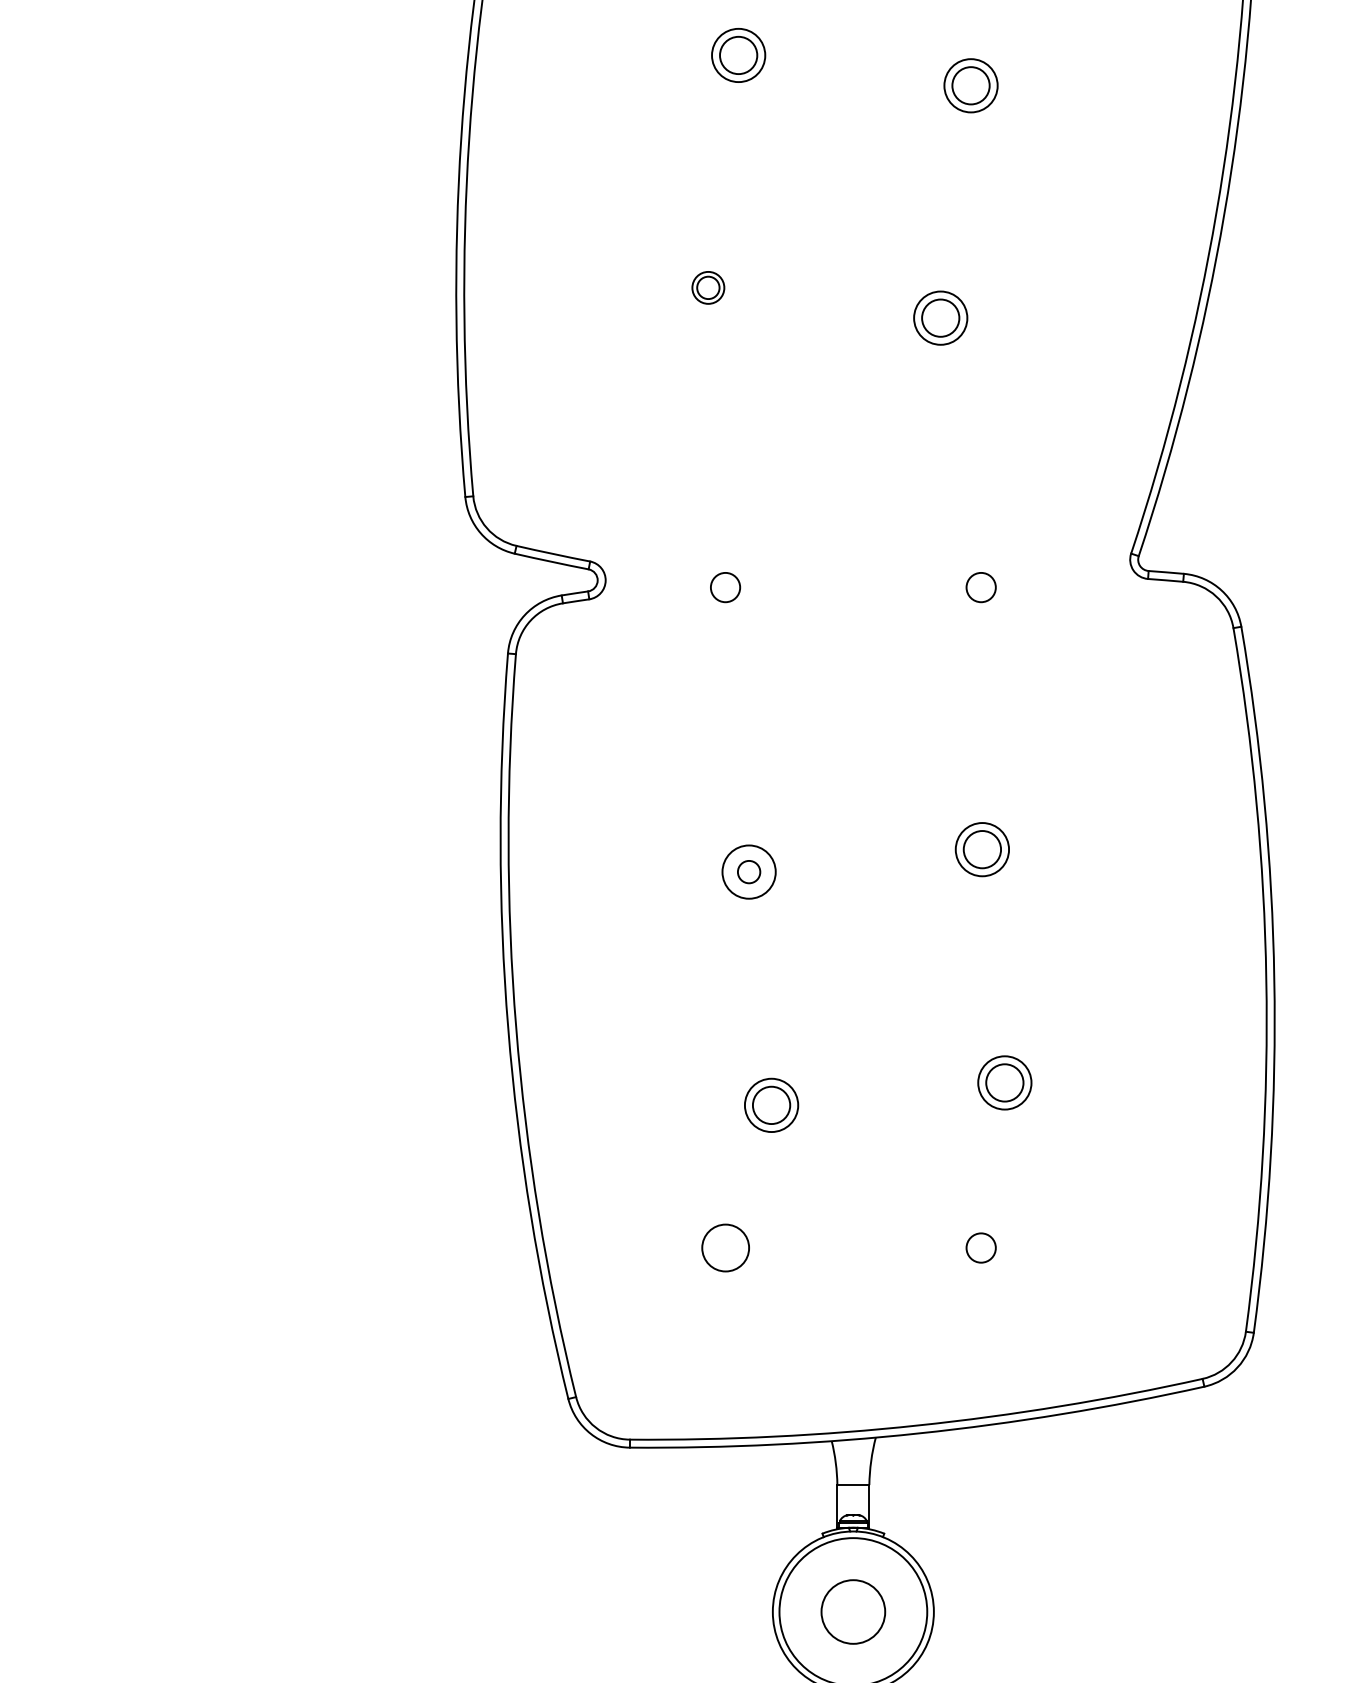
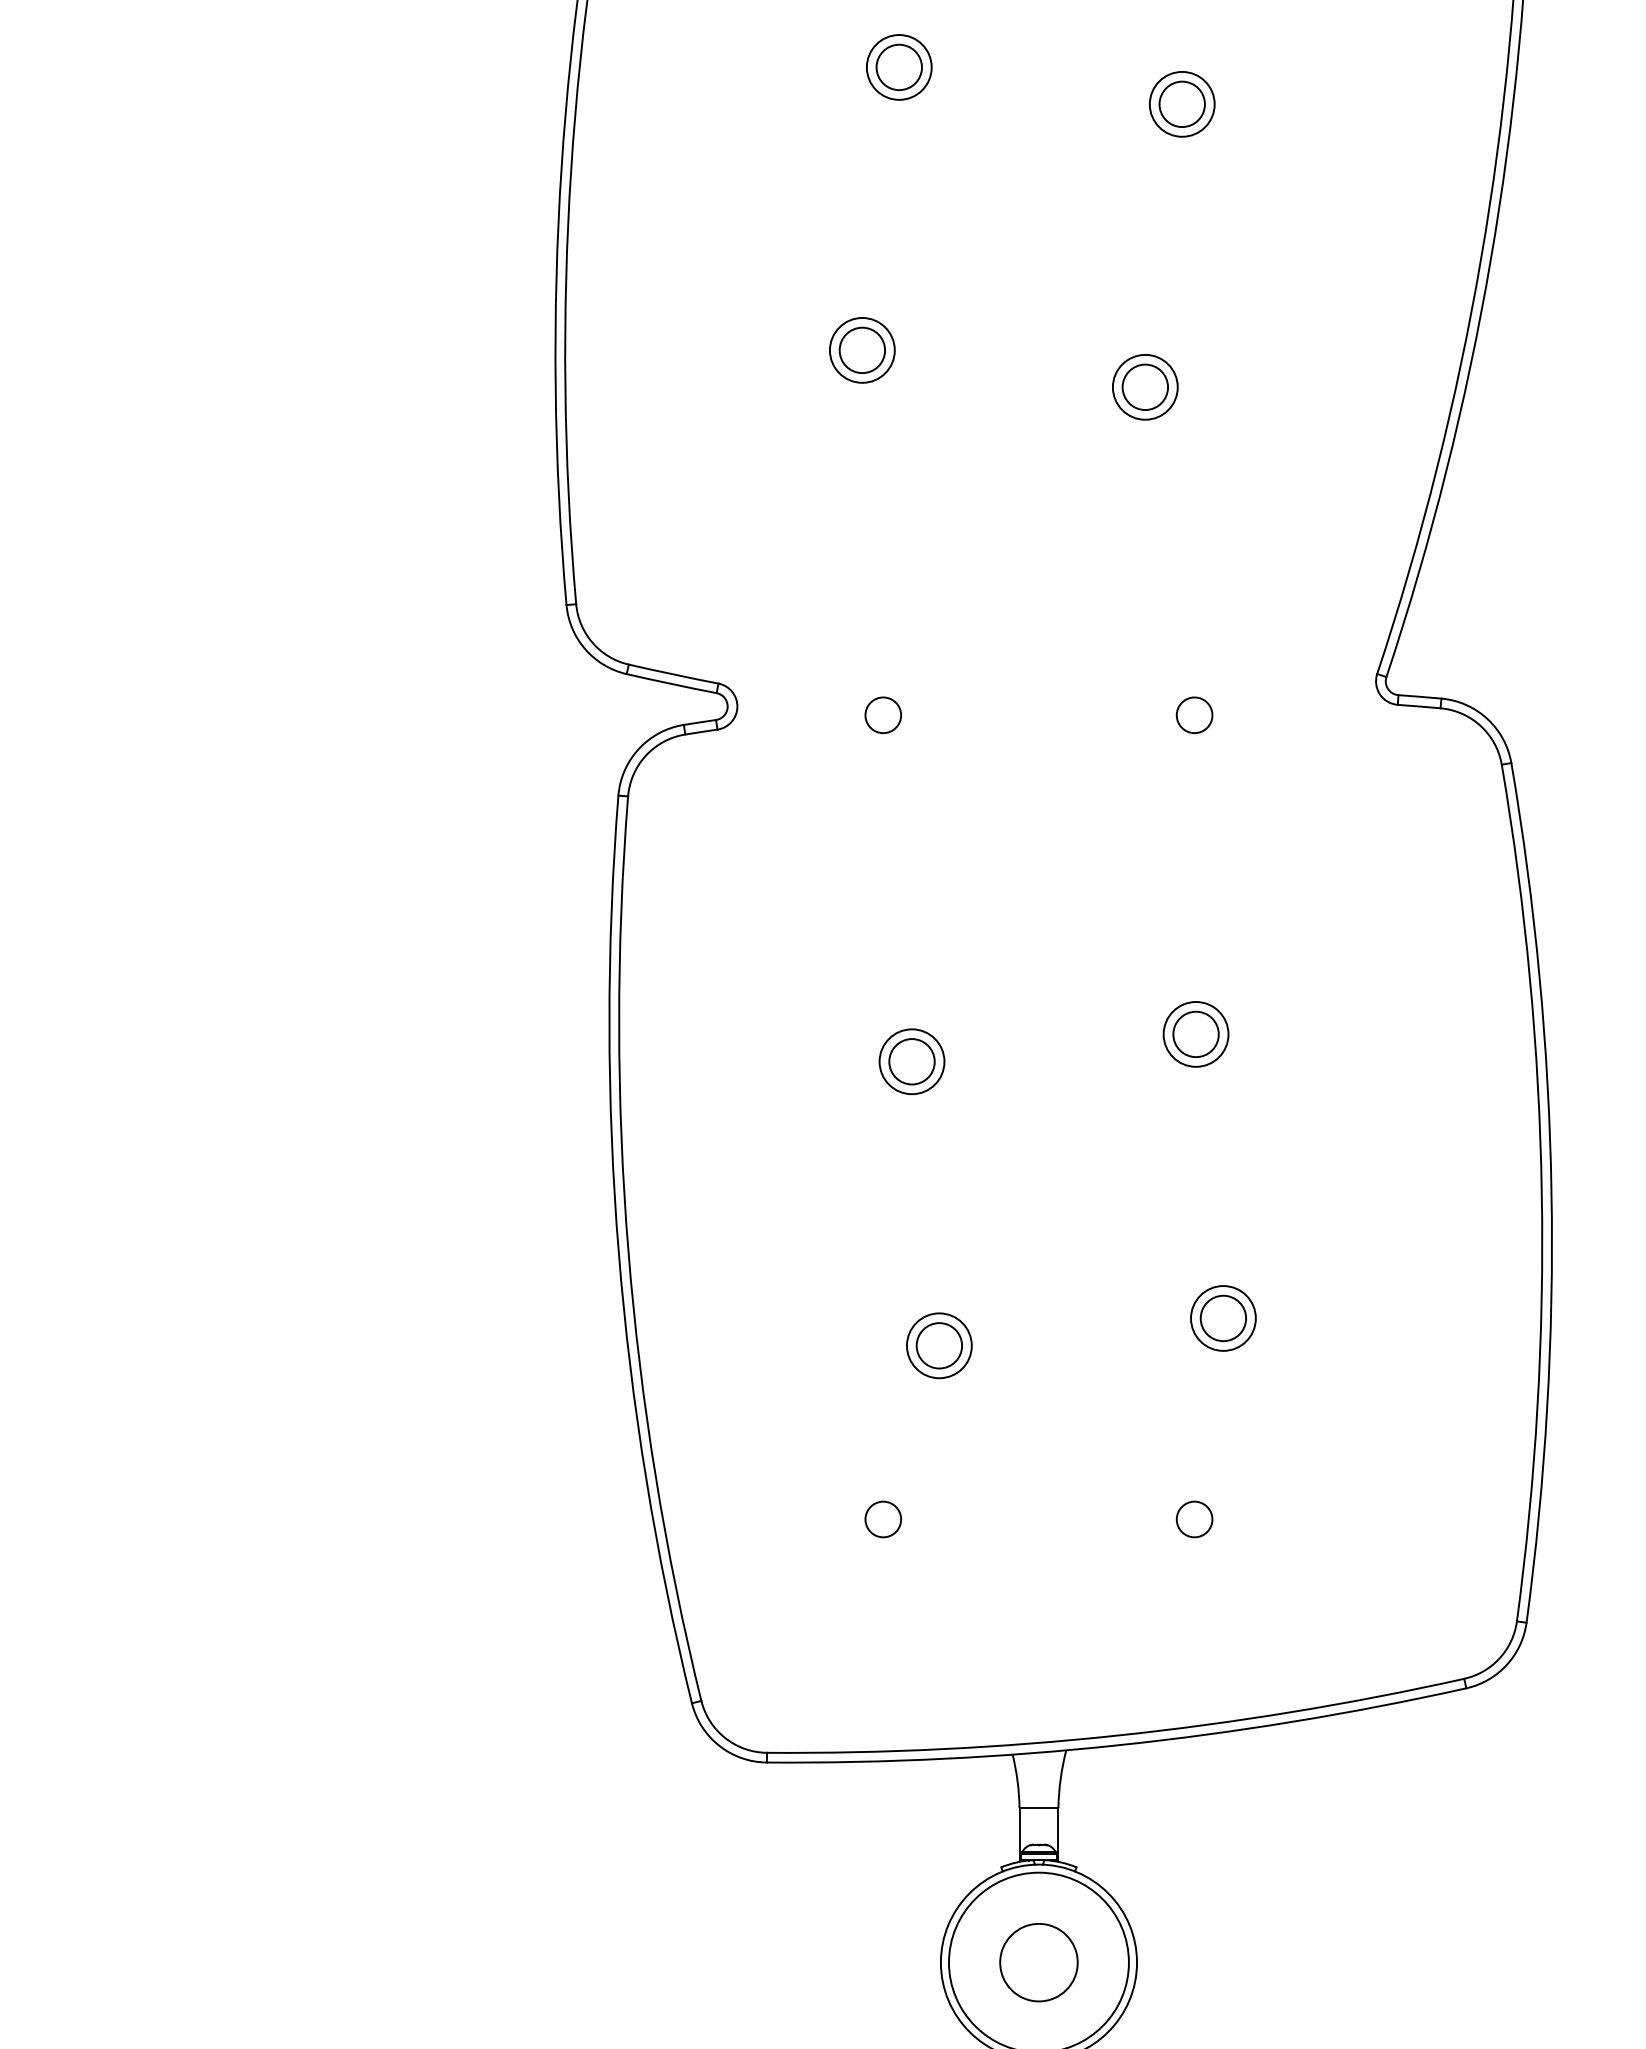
part: (708, 287) -> (862, 350), size x1.67
circle: (748, 871) -> (911, 1061), size x1.67
circle: (724, 1248) -> (882, 1519), size x0.62

